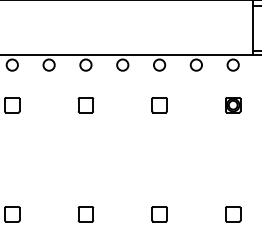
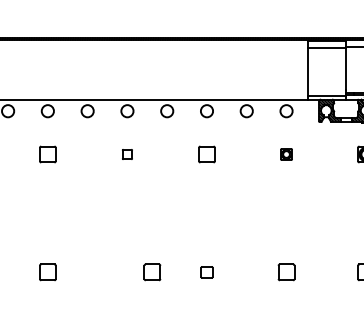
part: (86, 105) -> (127, 154), size x0.6
part: (233, 105) -> (286, 154), size x0.7
part: (86, 214) -> (152, 272), moved
part: (159, 214) -> (206, 272), size x0.7

